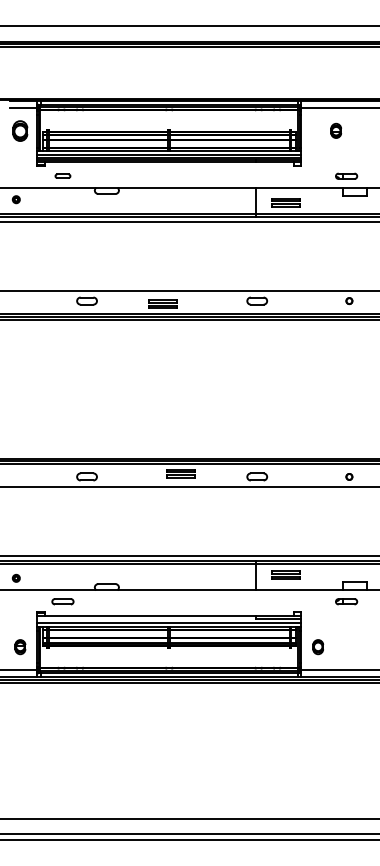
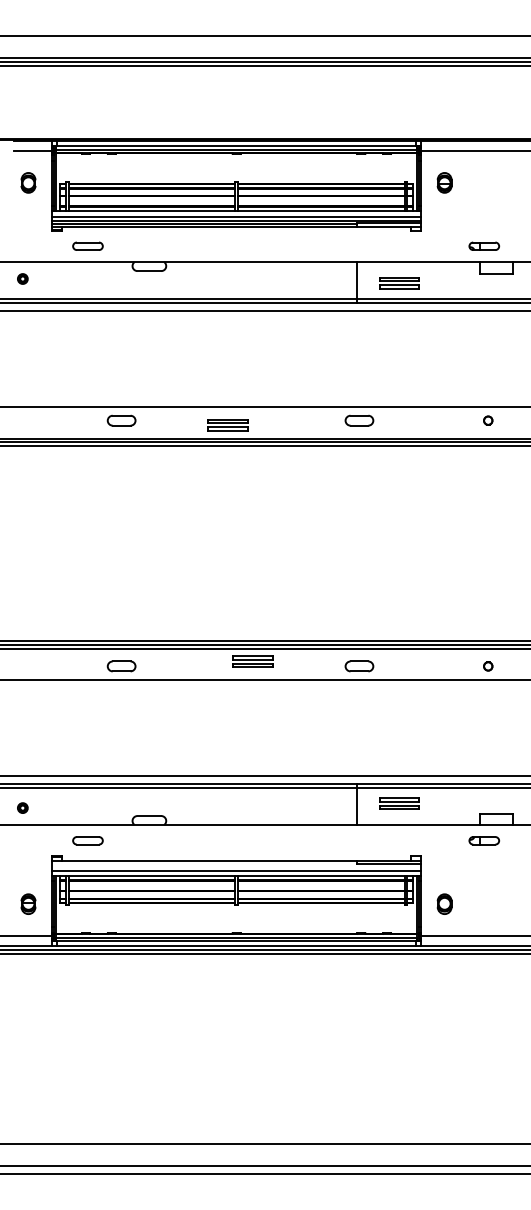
part: (20, 130) -> (28, 182), size x0.71
part: (336, 130) -> (445, 182), moved
part: (62, 175) -> (87, 245), size x1.43

